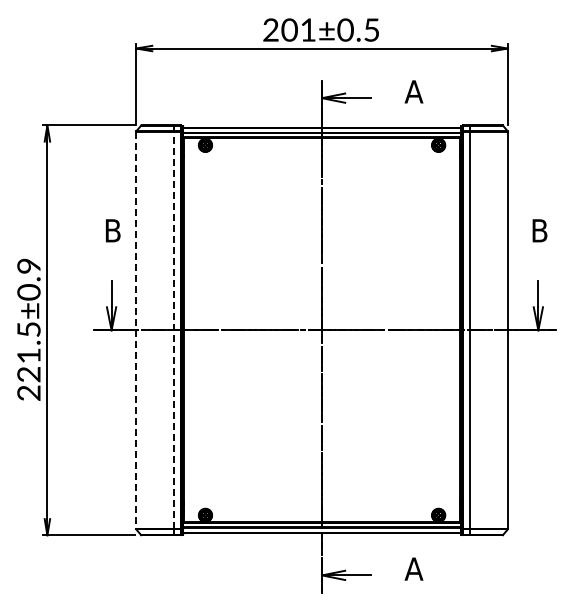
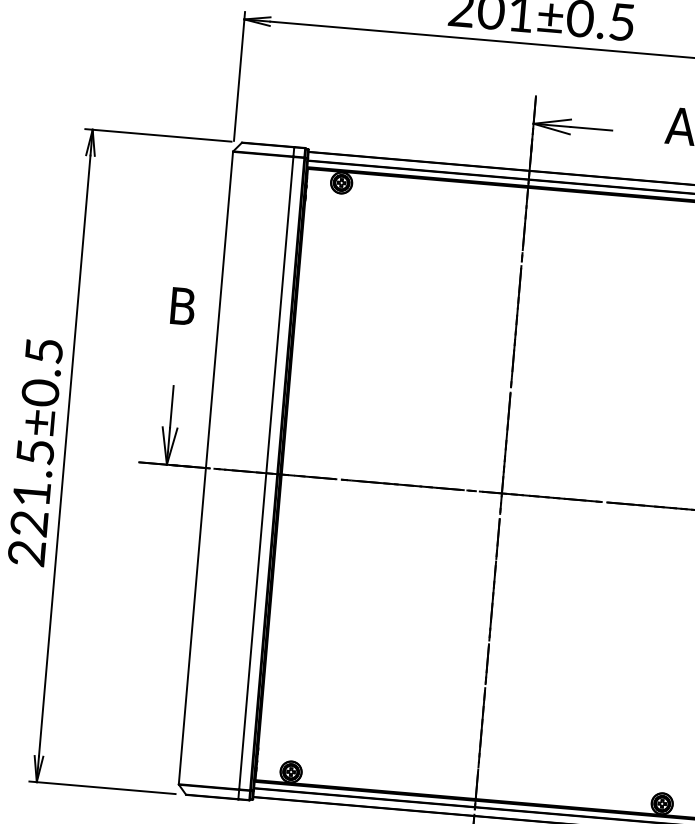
text: (28, 265) -> (43, 350), 221.5±0.9 -> 221.5±0.5
line: (136, 330) -> (206, 468), dashed -> solid
line: (174, 330) -> (267, 473), dashed -> solid

